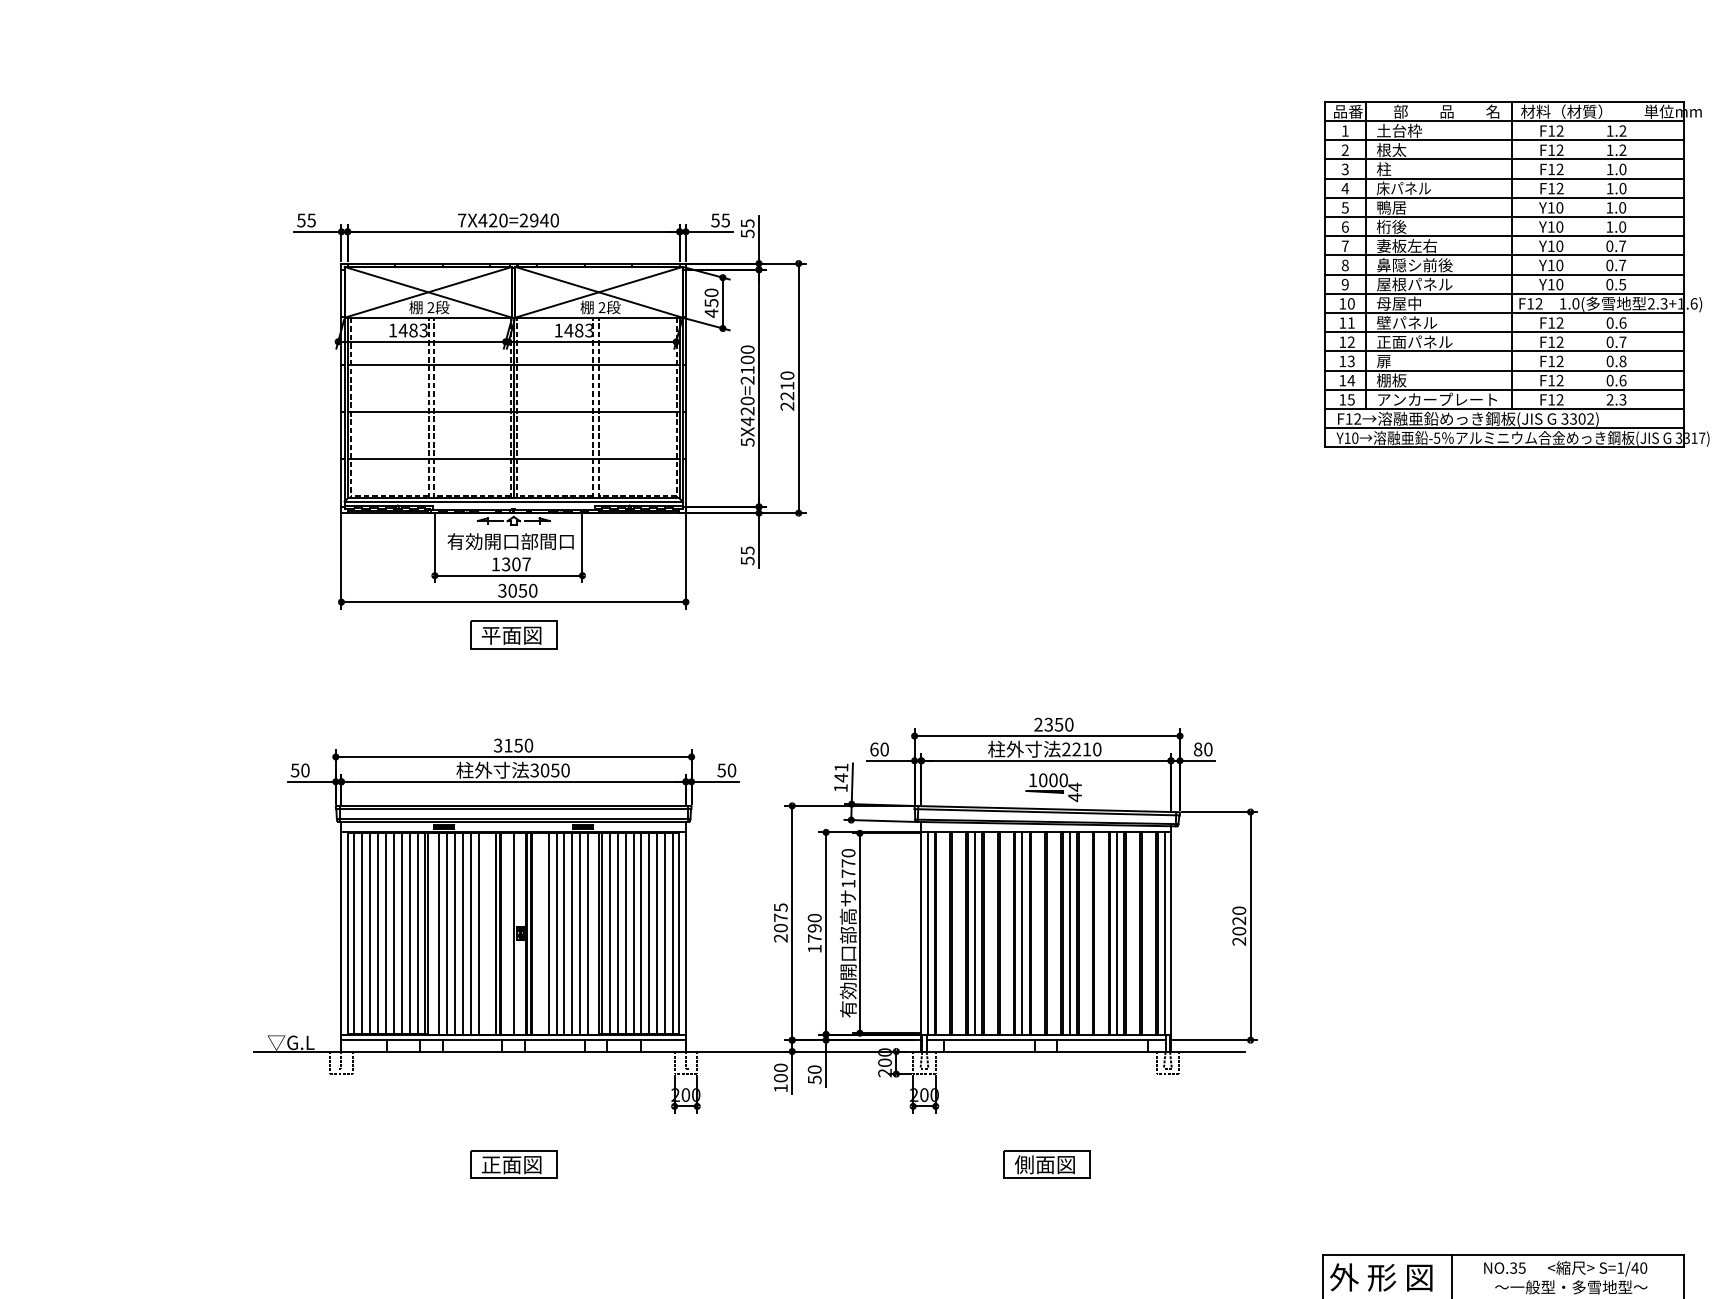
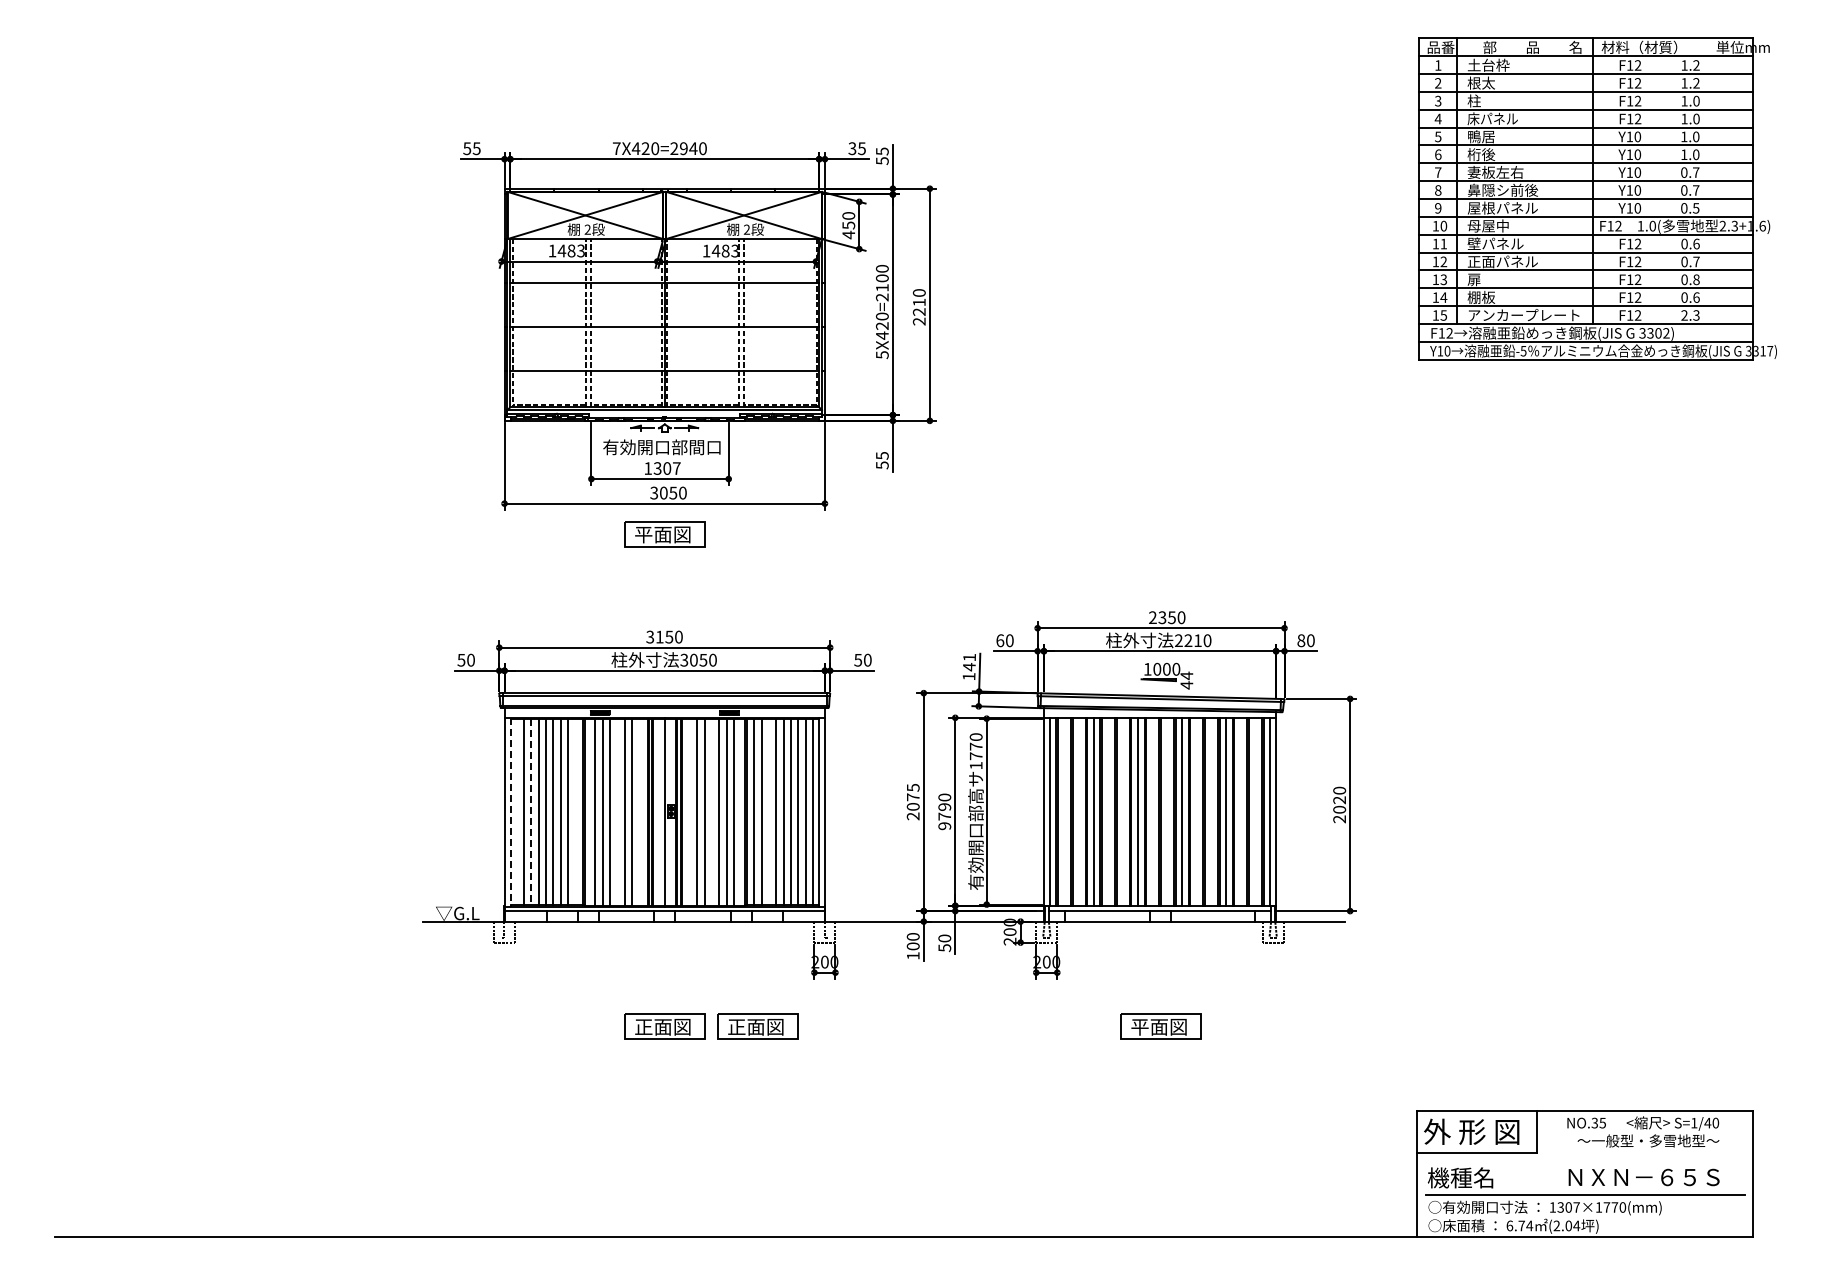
text: (715, 220) -> (852, 148), 55 -> 35
line: (354, 933) -> (516, 811), removed
line: (417, 933) -> (575, 811), removed
line: (462, 933) -> (617, 811), removed
line: (563, 933) -> (711, 811), removed
line: (625, 933) -> (768, 811), removed
line: (347, 934) -> (510, 812), solid -> dashed
line: (370, 934) -> (531, 812), solid -> dashed
text: (814, 949) -> (944, 826), 1790 -> 9790
part: (613, 1164) -> (757, 1026), added
text: (1024, 1164) -> (1139, 1026), 側面図 -> 平面図

